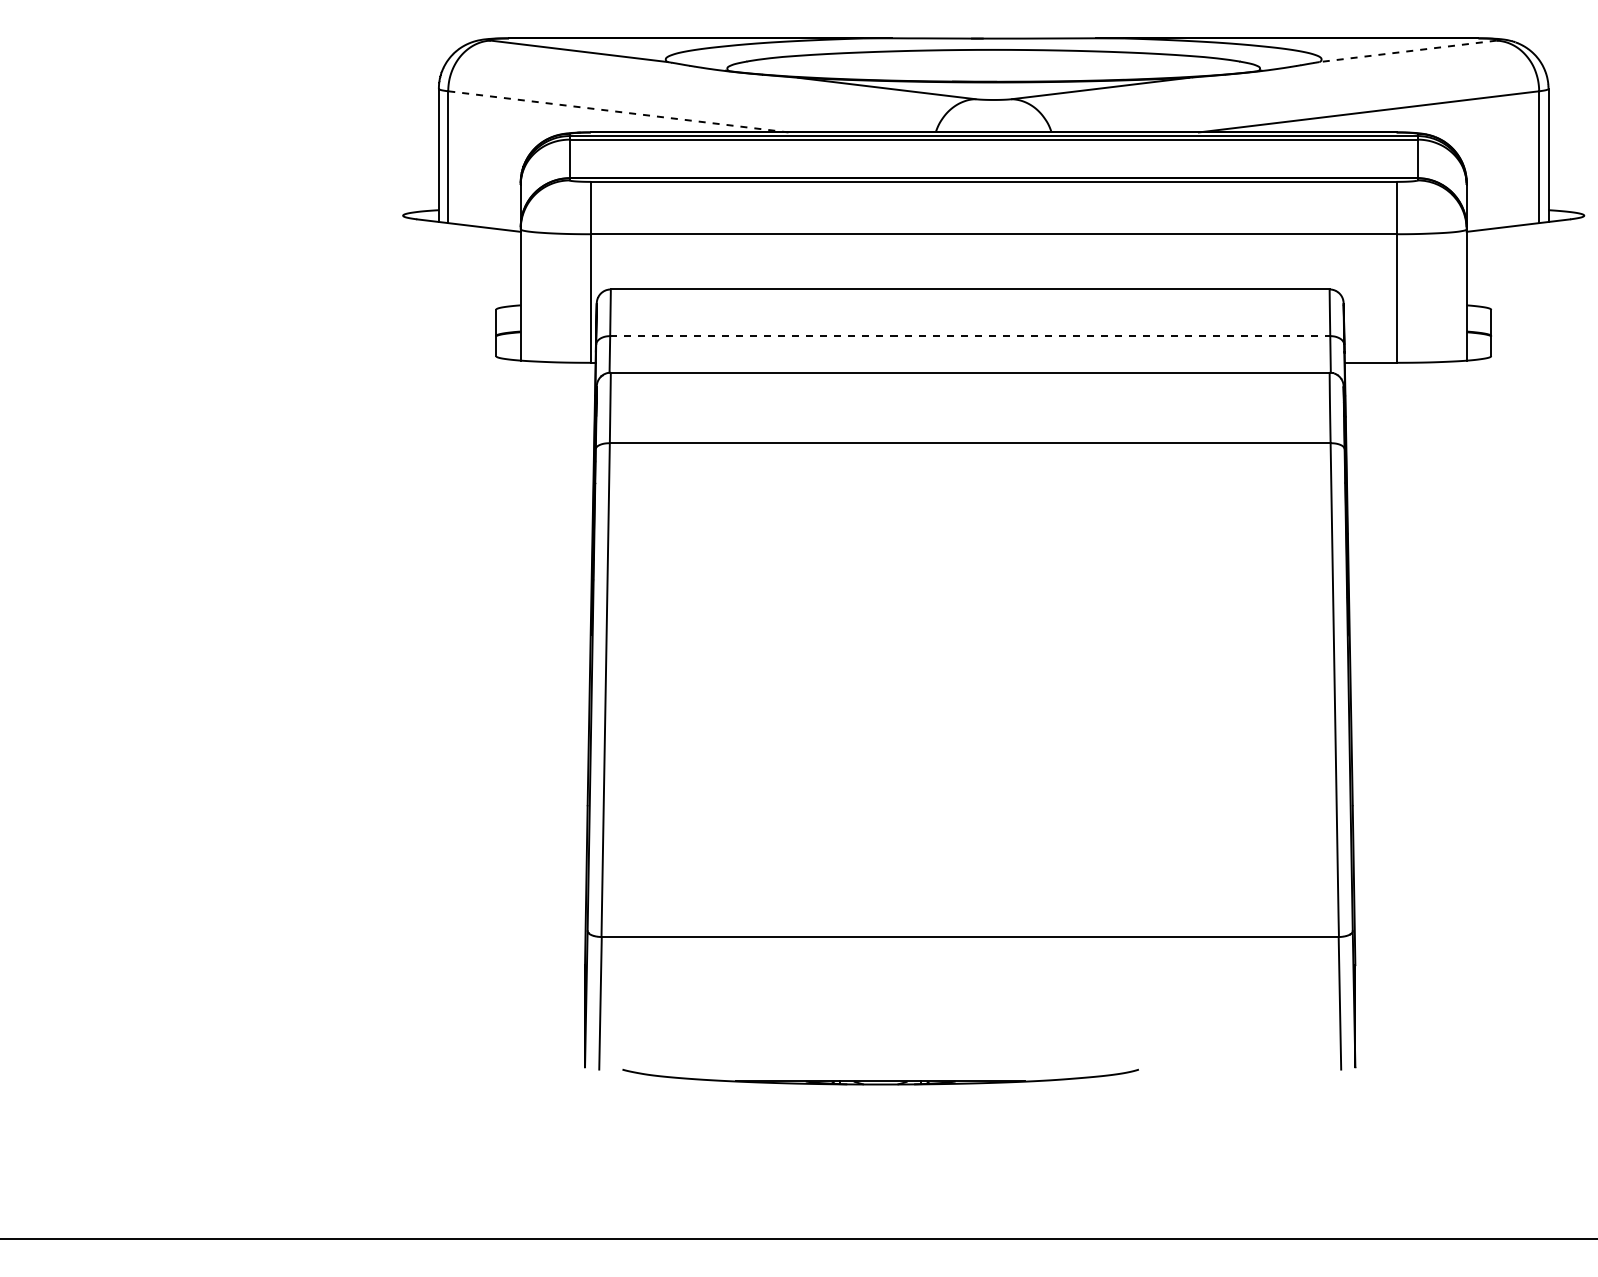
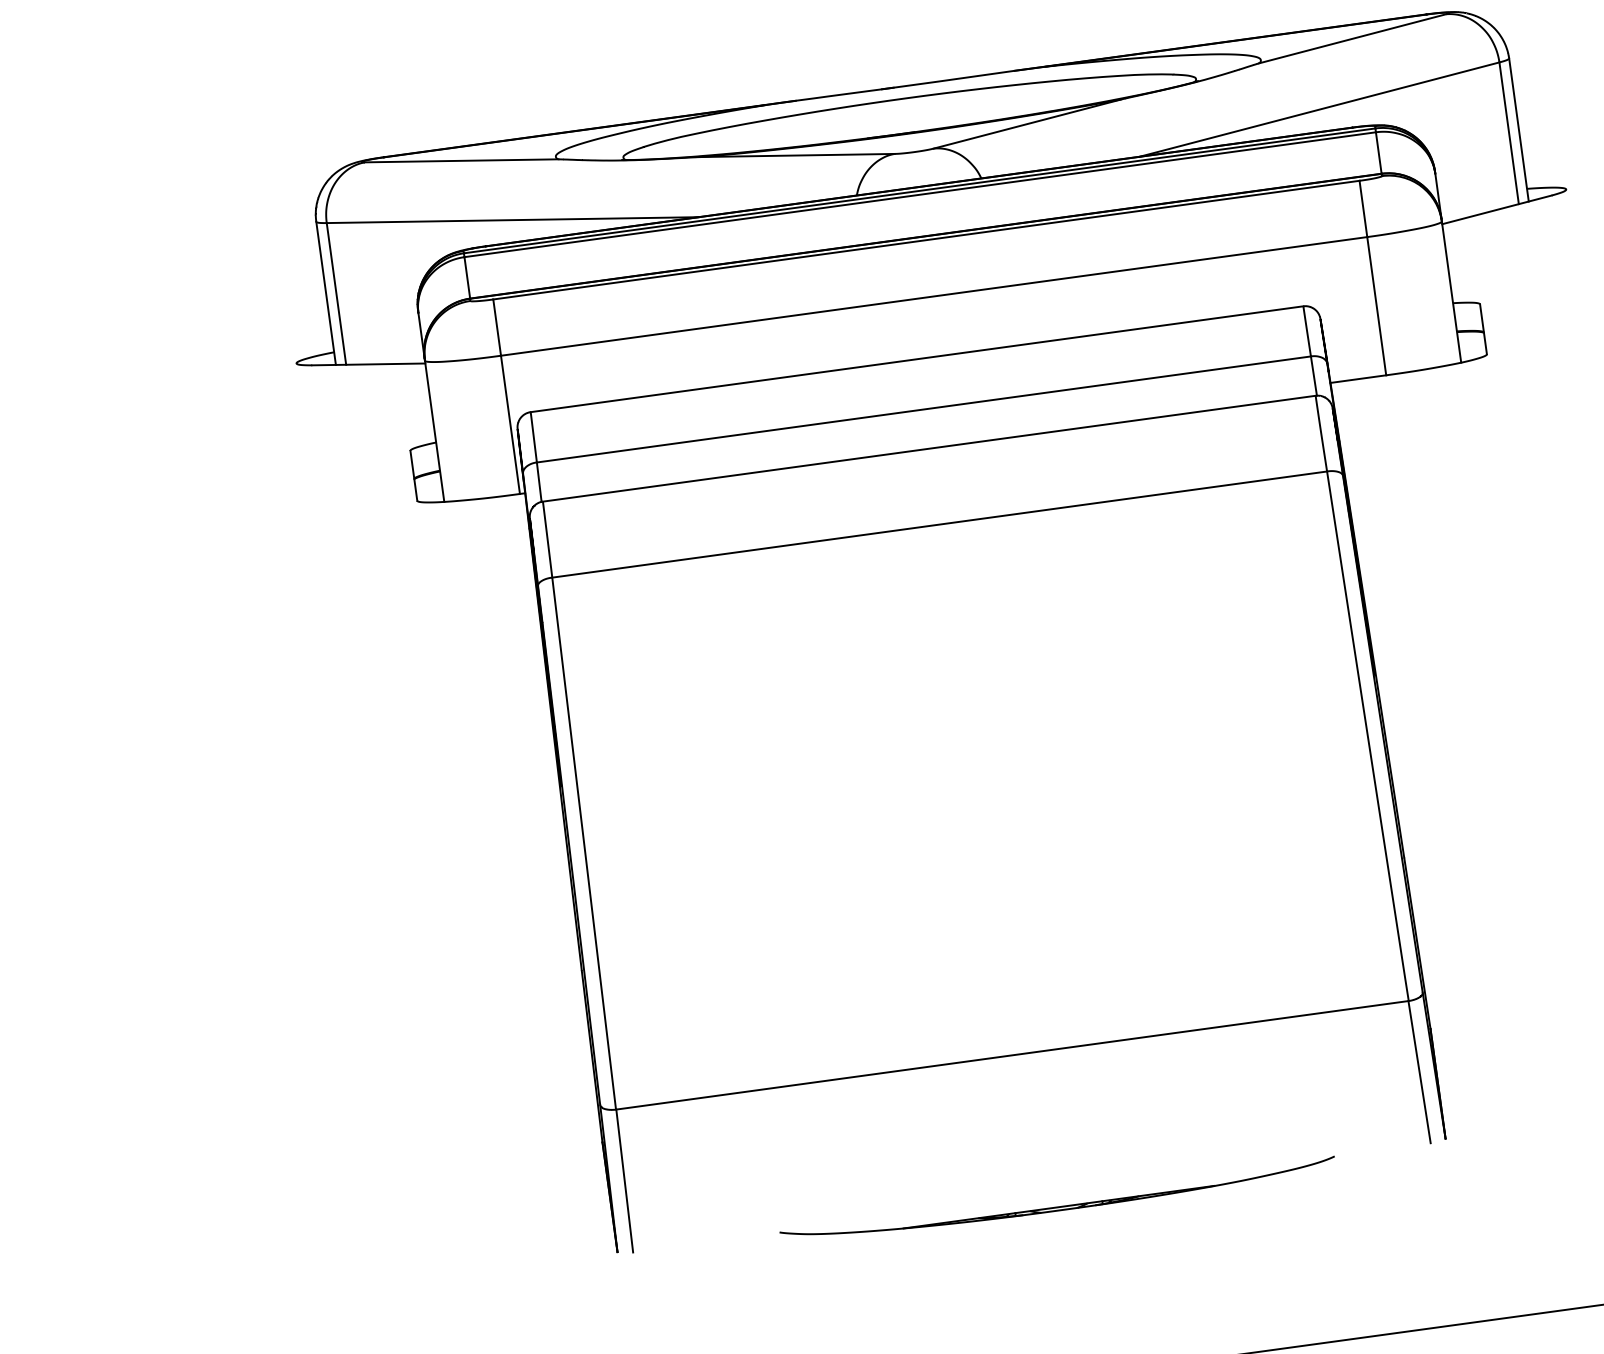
line: (1407, 51) -> (1352, 39), dashed -> solid
line: (618, 111) -> (512, 219), dashed -> solid
line: (970, 336) -> (924, 409), dashed -> solid
part: (880, 1076) -> (1057, 1201), moved

